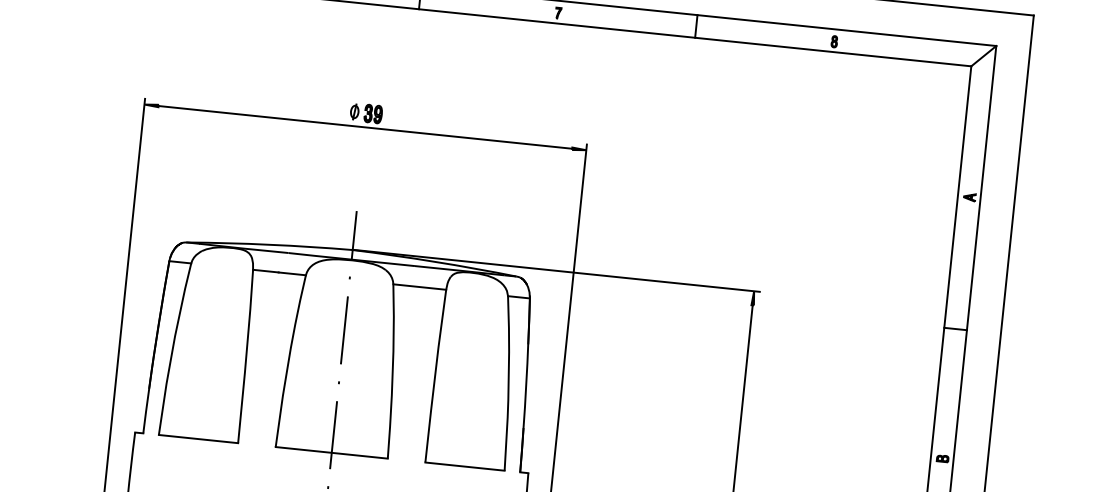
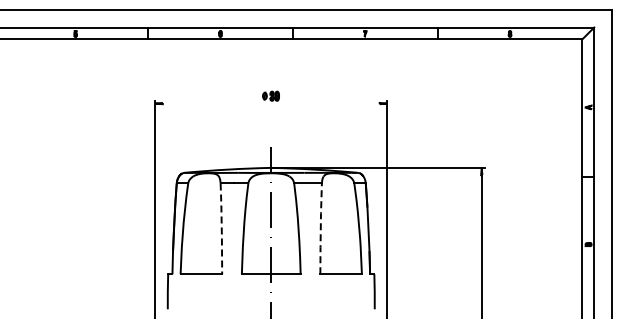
line: (363, 127) -> (270, 103), removed
line: (245, 355) -> (221, 228), solid -> dashed
line: (434, 375) -> (320, 228), solid -> dashed

